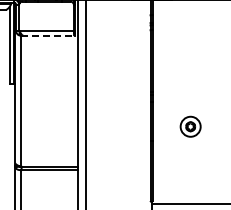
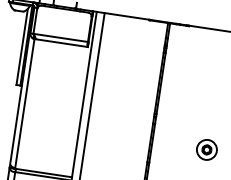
line: (47, 35) -> (60, 42), dashed -> solid
part: (190, 126) -> (206, 149), moved

